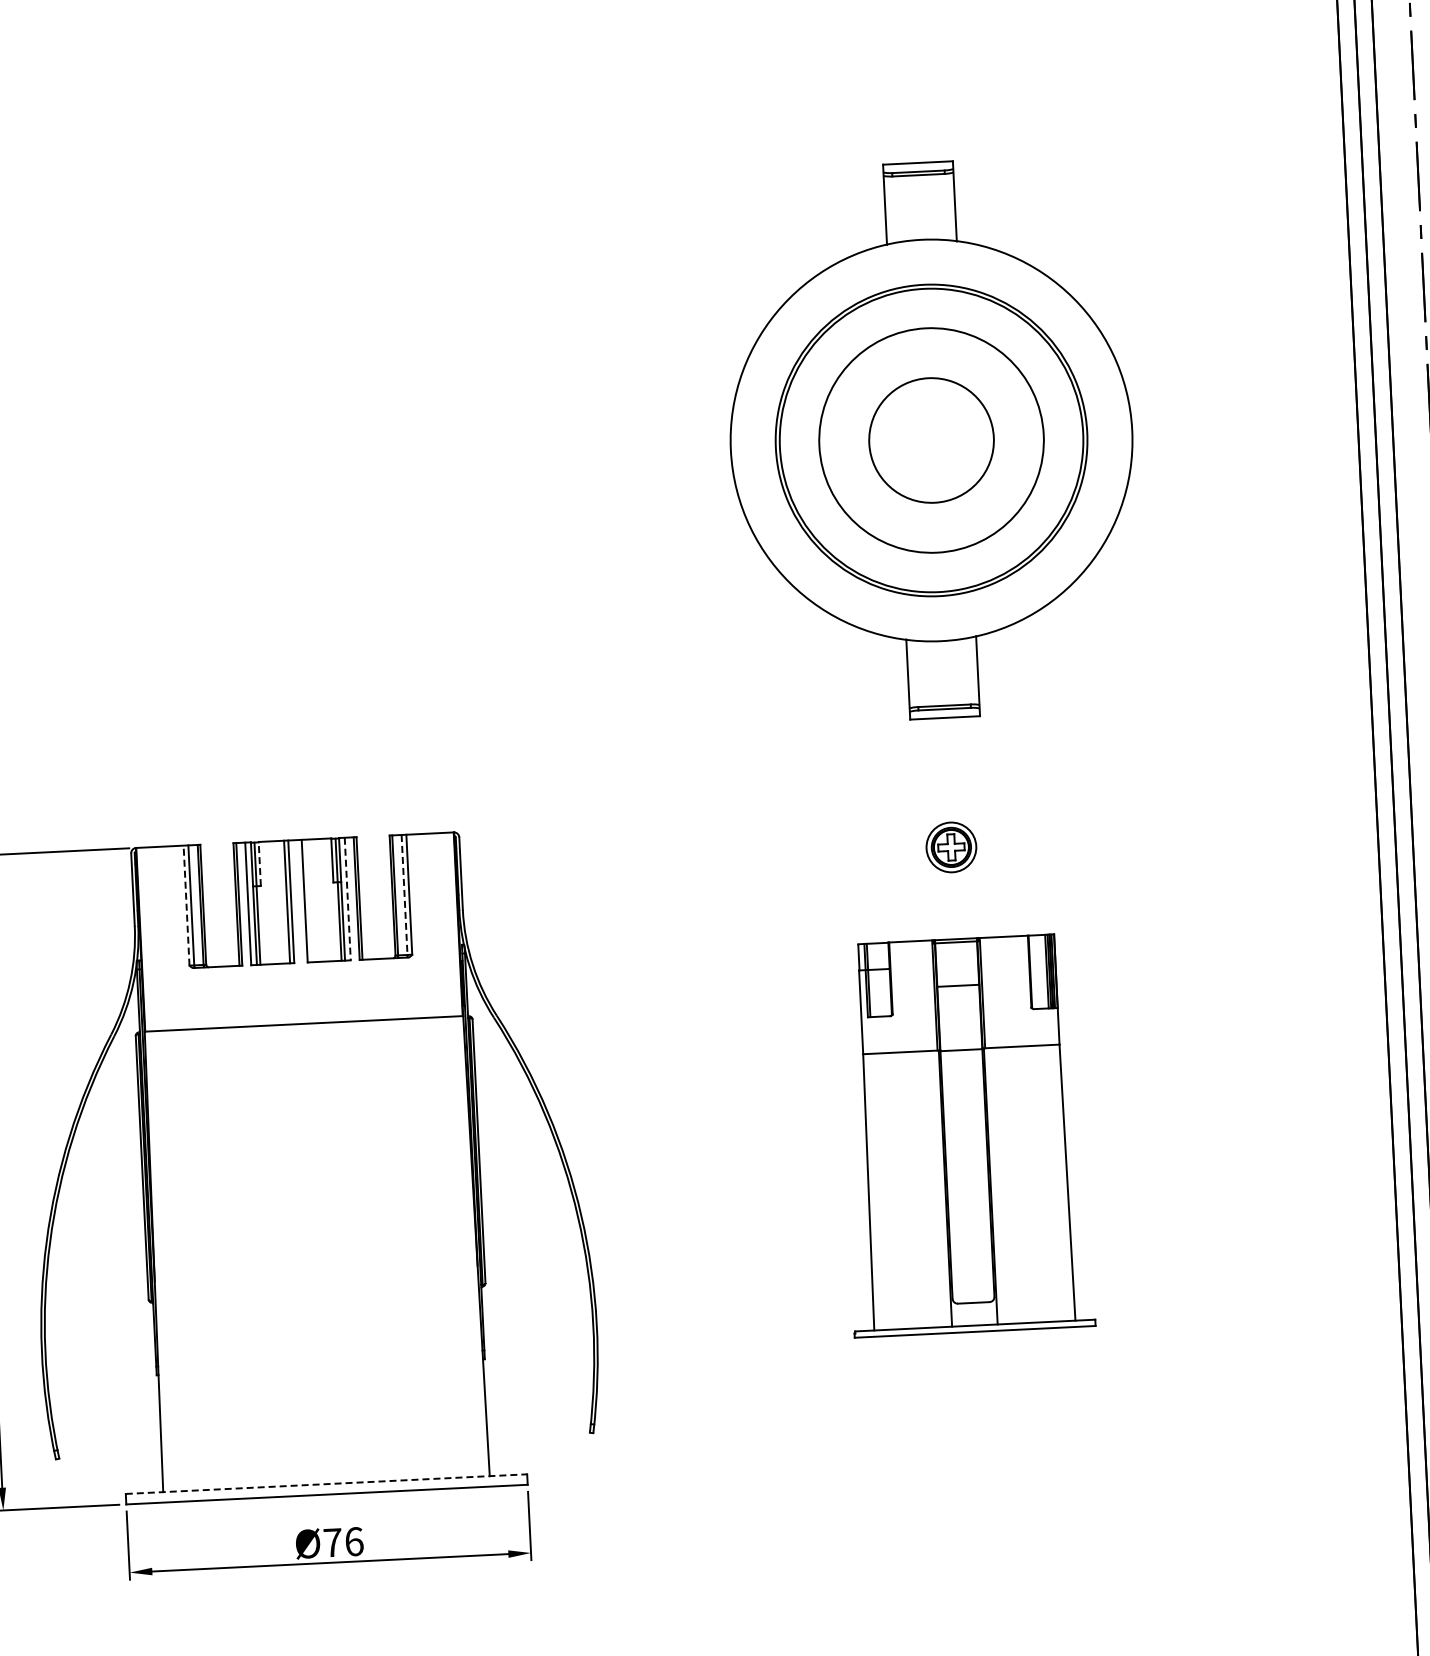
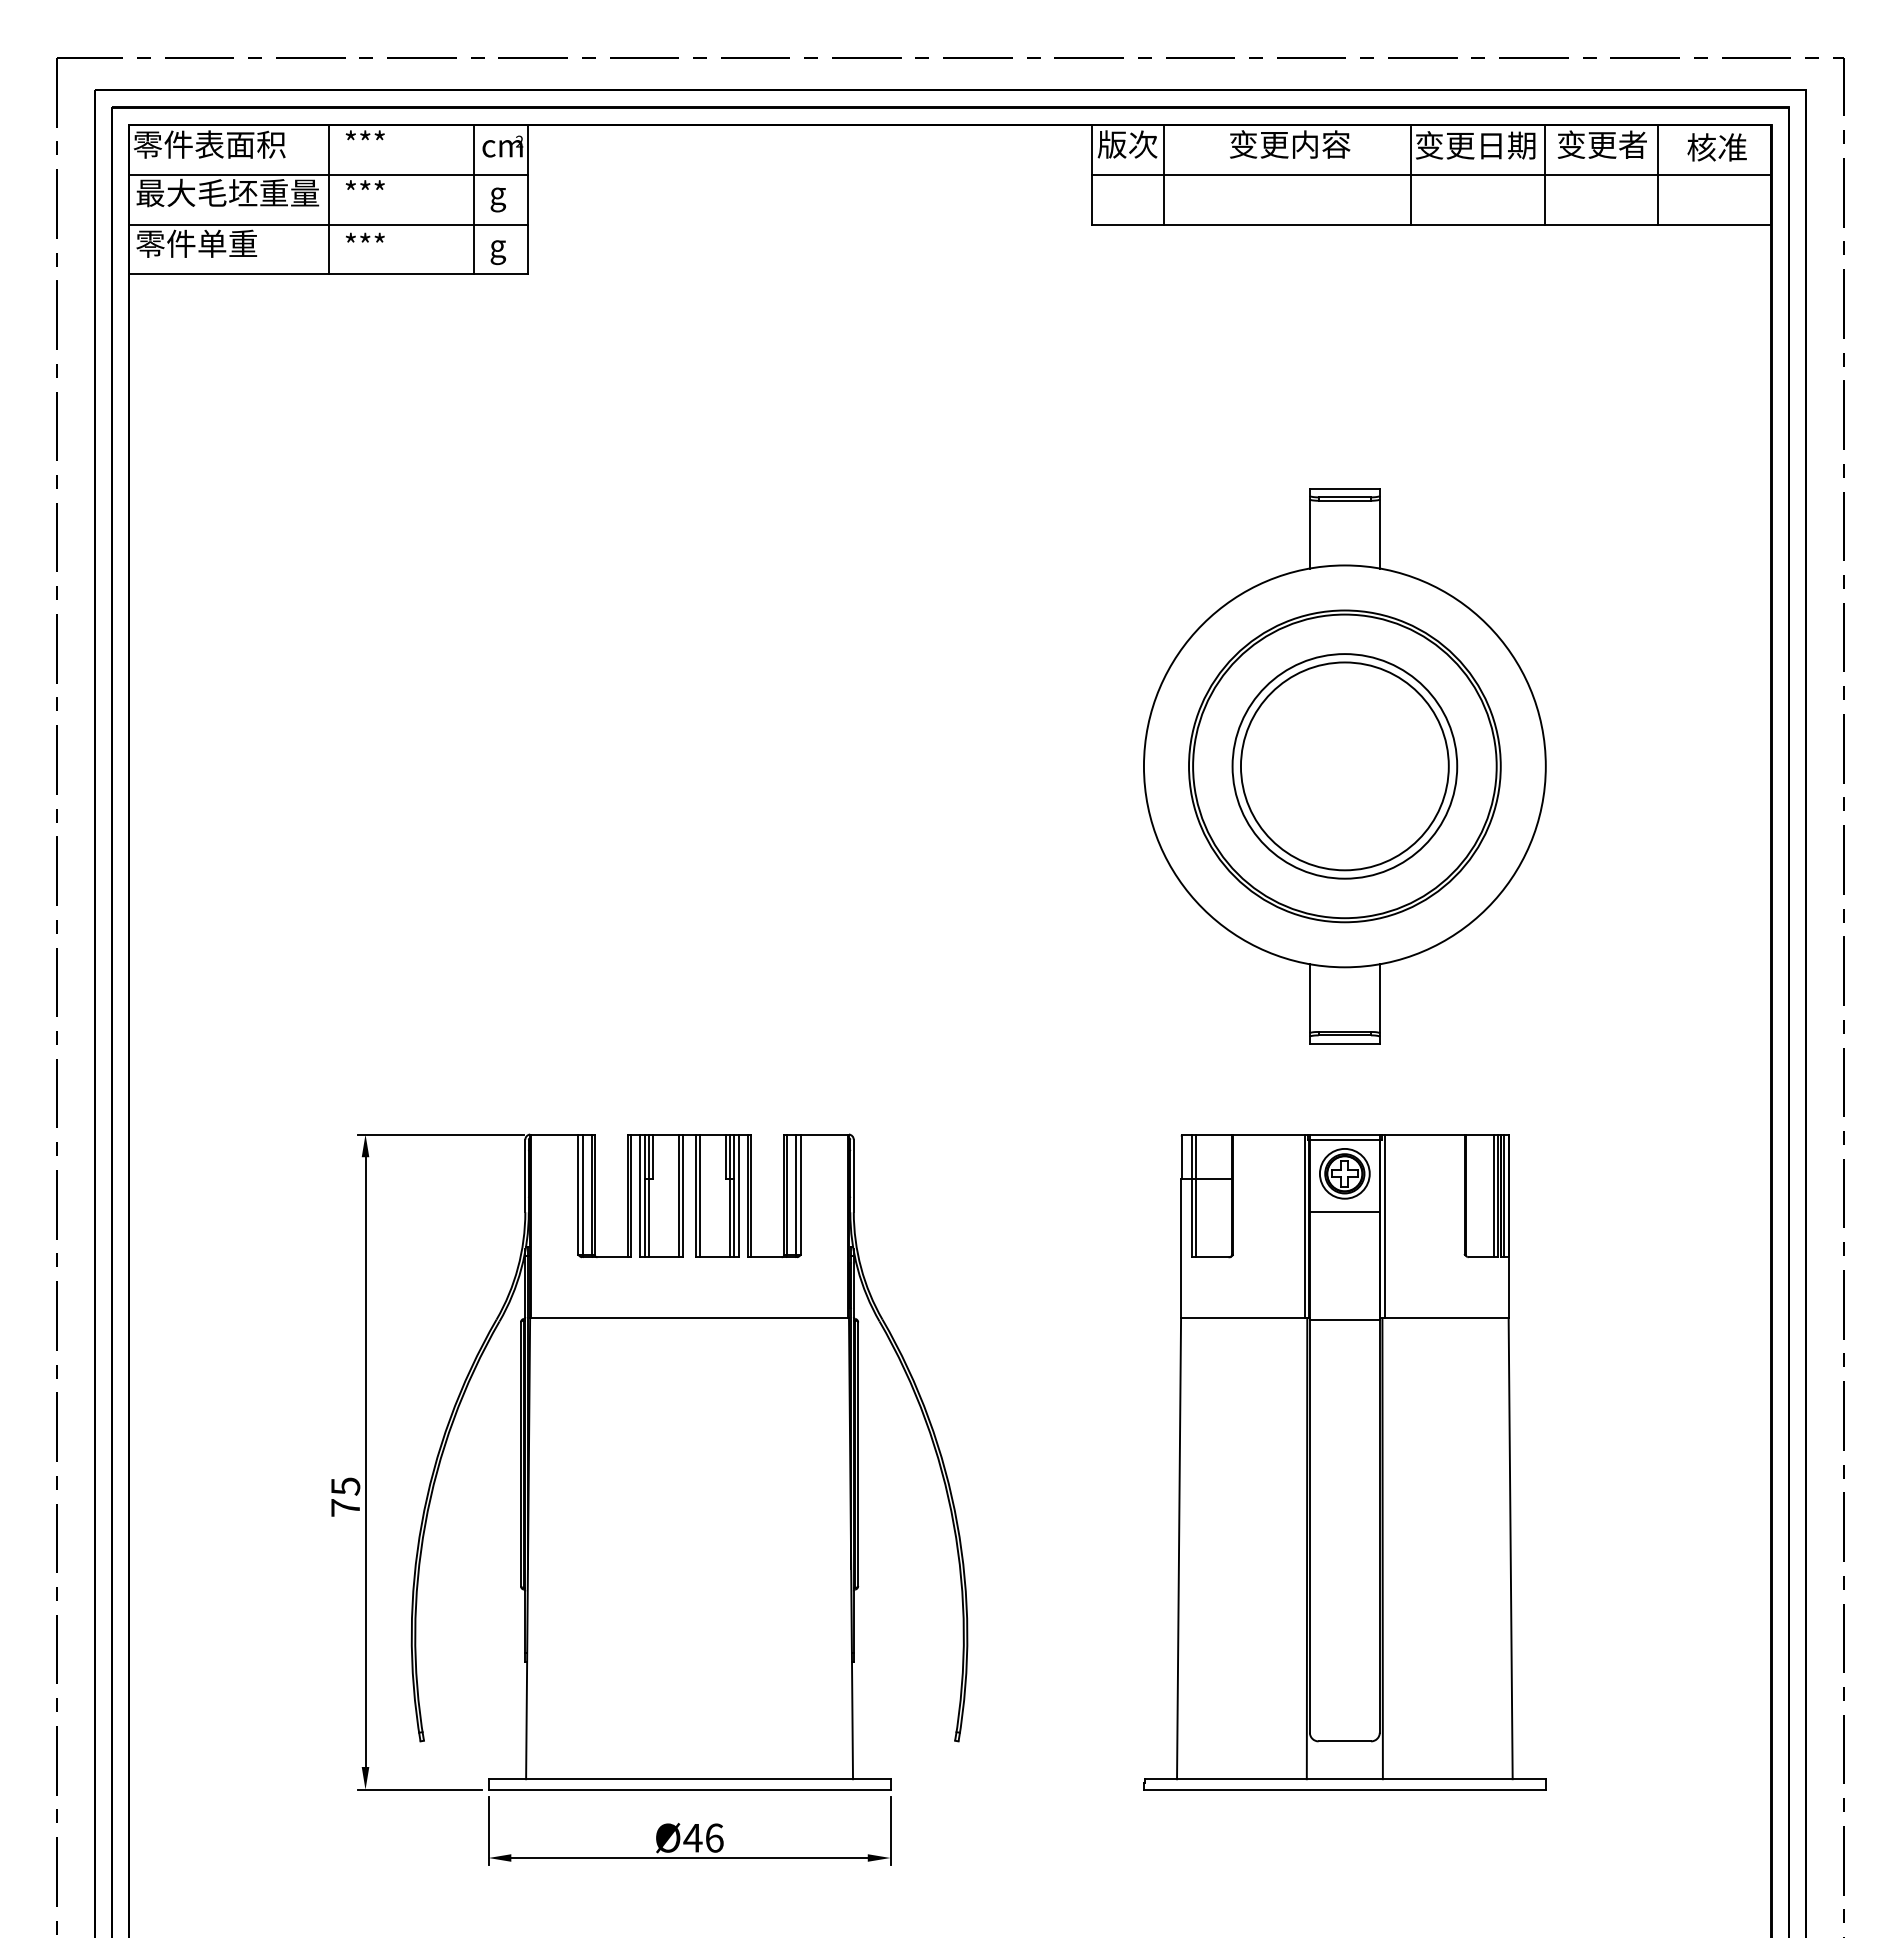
circle: (931, 440) -> (1344, 766), size x1.67
line: (260, 863) -> (653, 1156), dashed -> solid
line: (404, 895) -> (796, 1195), dashed -> solid
line: (347, 899) -> (739, 1196), dashed -> solid
line: (308, 900) -> (700, 1195), added
line: (187, 905) -> (578, 1194), dashed -> solid
part: (965, 1135) -> (1344, 1462), size x1.67
line: (326, 1484) -> (689, 1779), dashed -> solid
text: (332, 1543) -> (692, 1838), Ø76 -> Ø46

